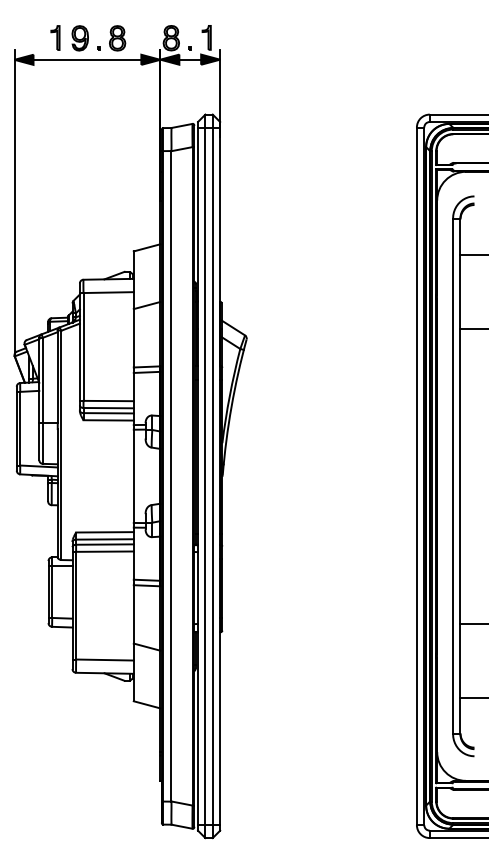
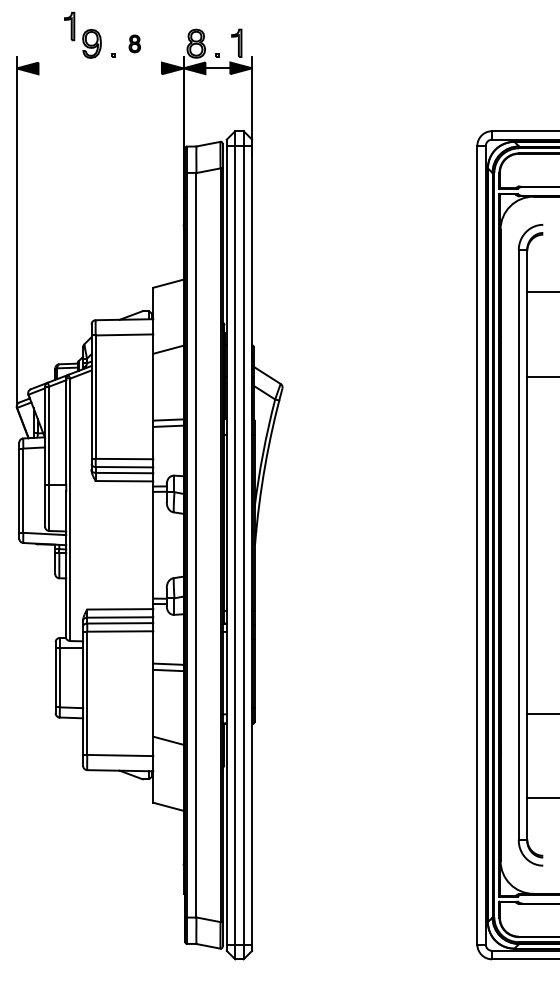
part: (55, 38) -> (69, 26), moved
part: (117, 38) -> (134, 43), size x0.6
line: (86, 59) -> (99, 68), removed

